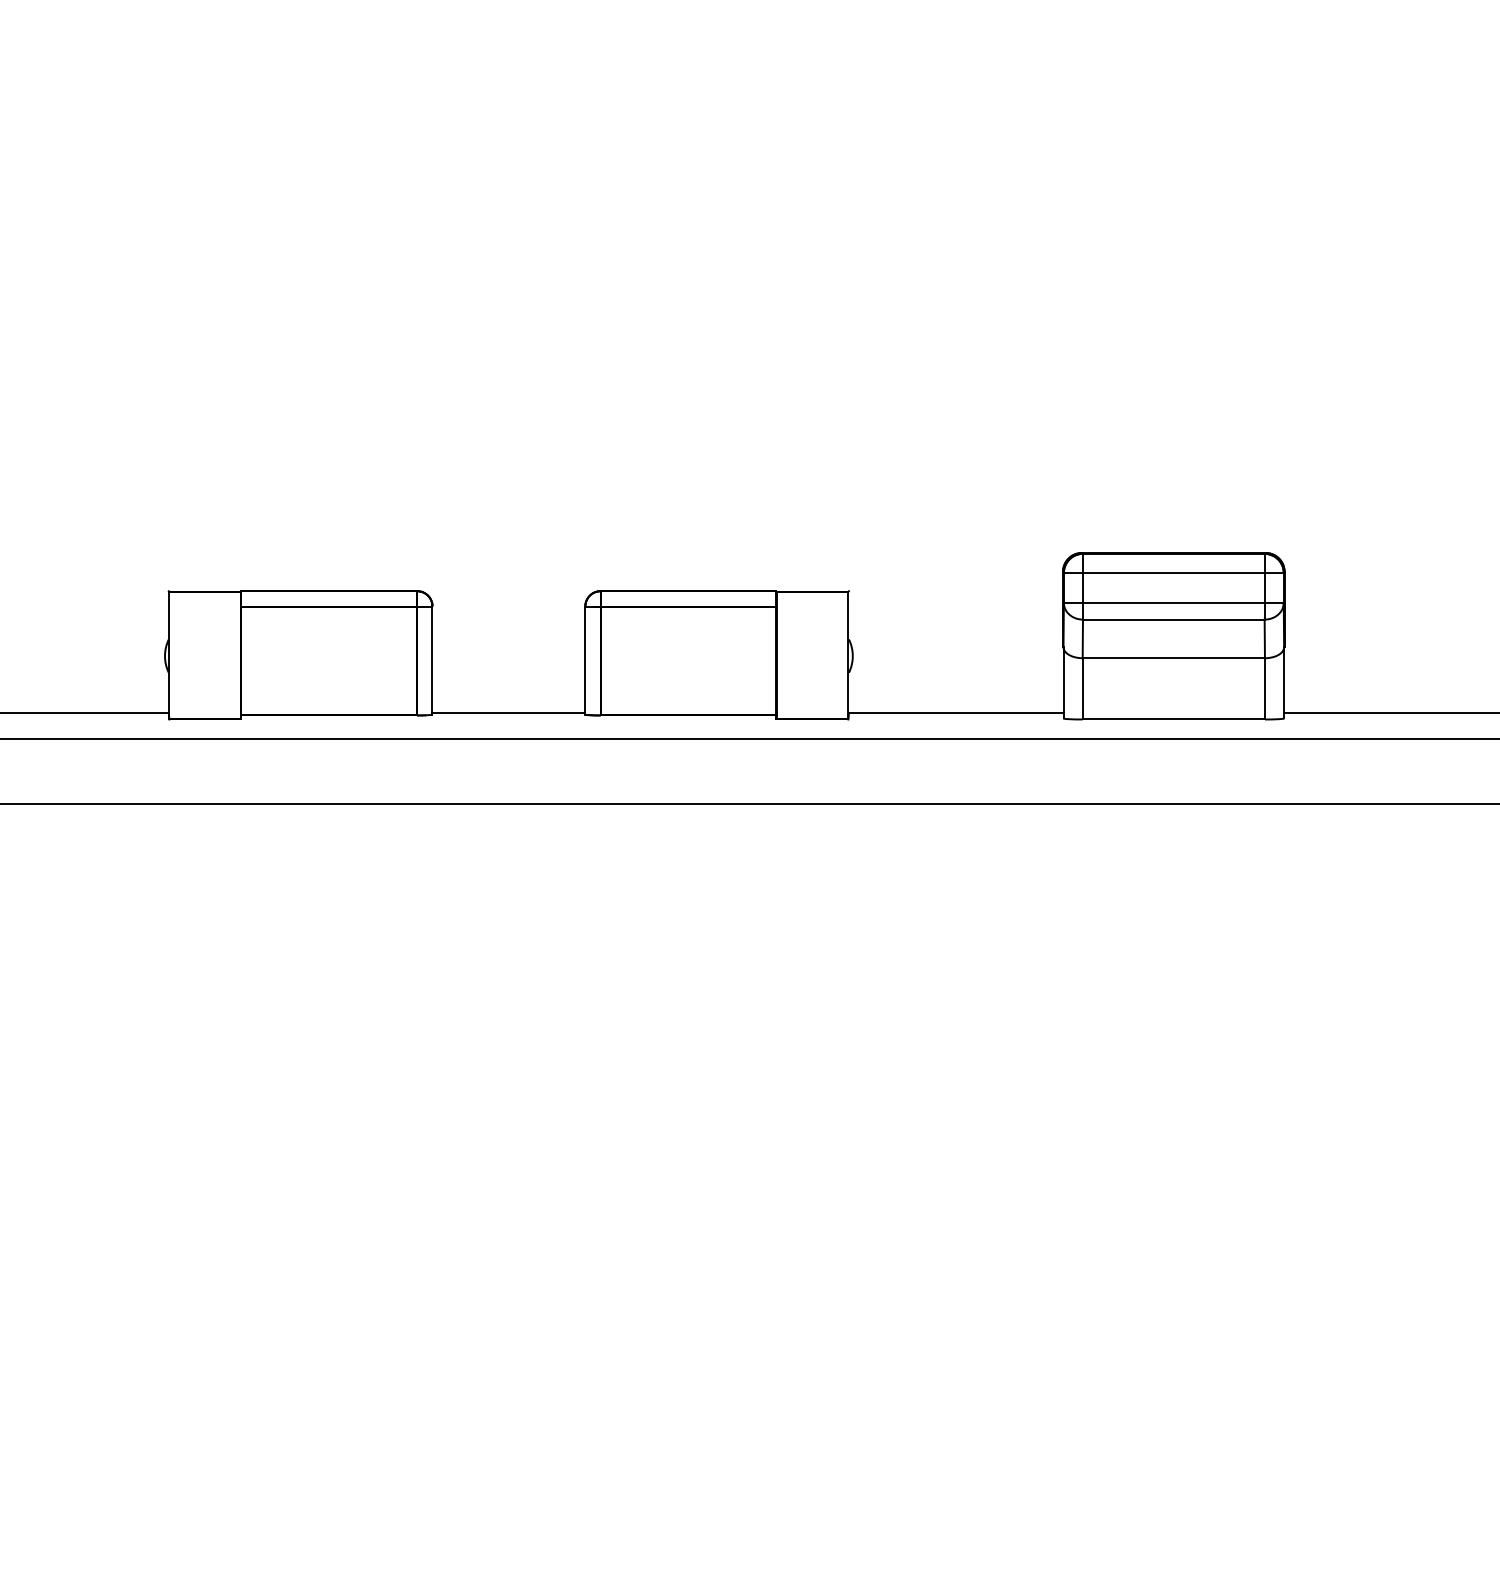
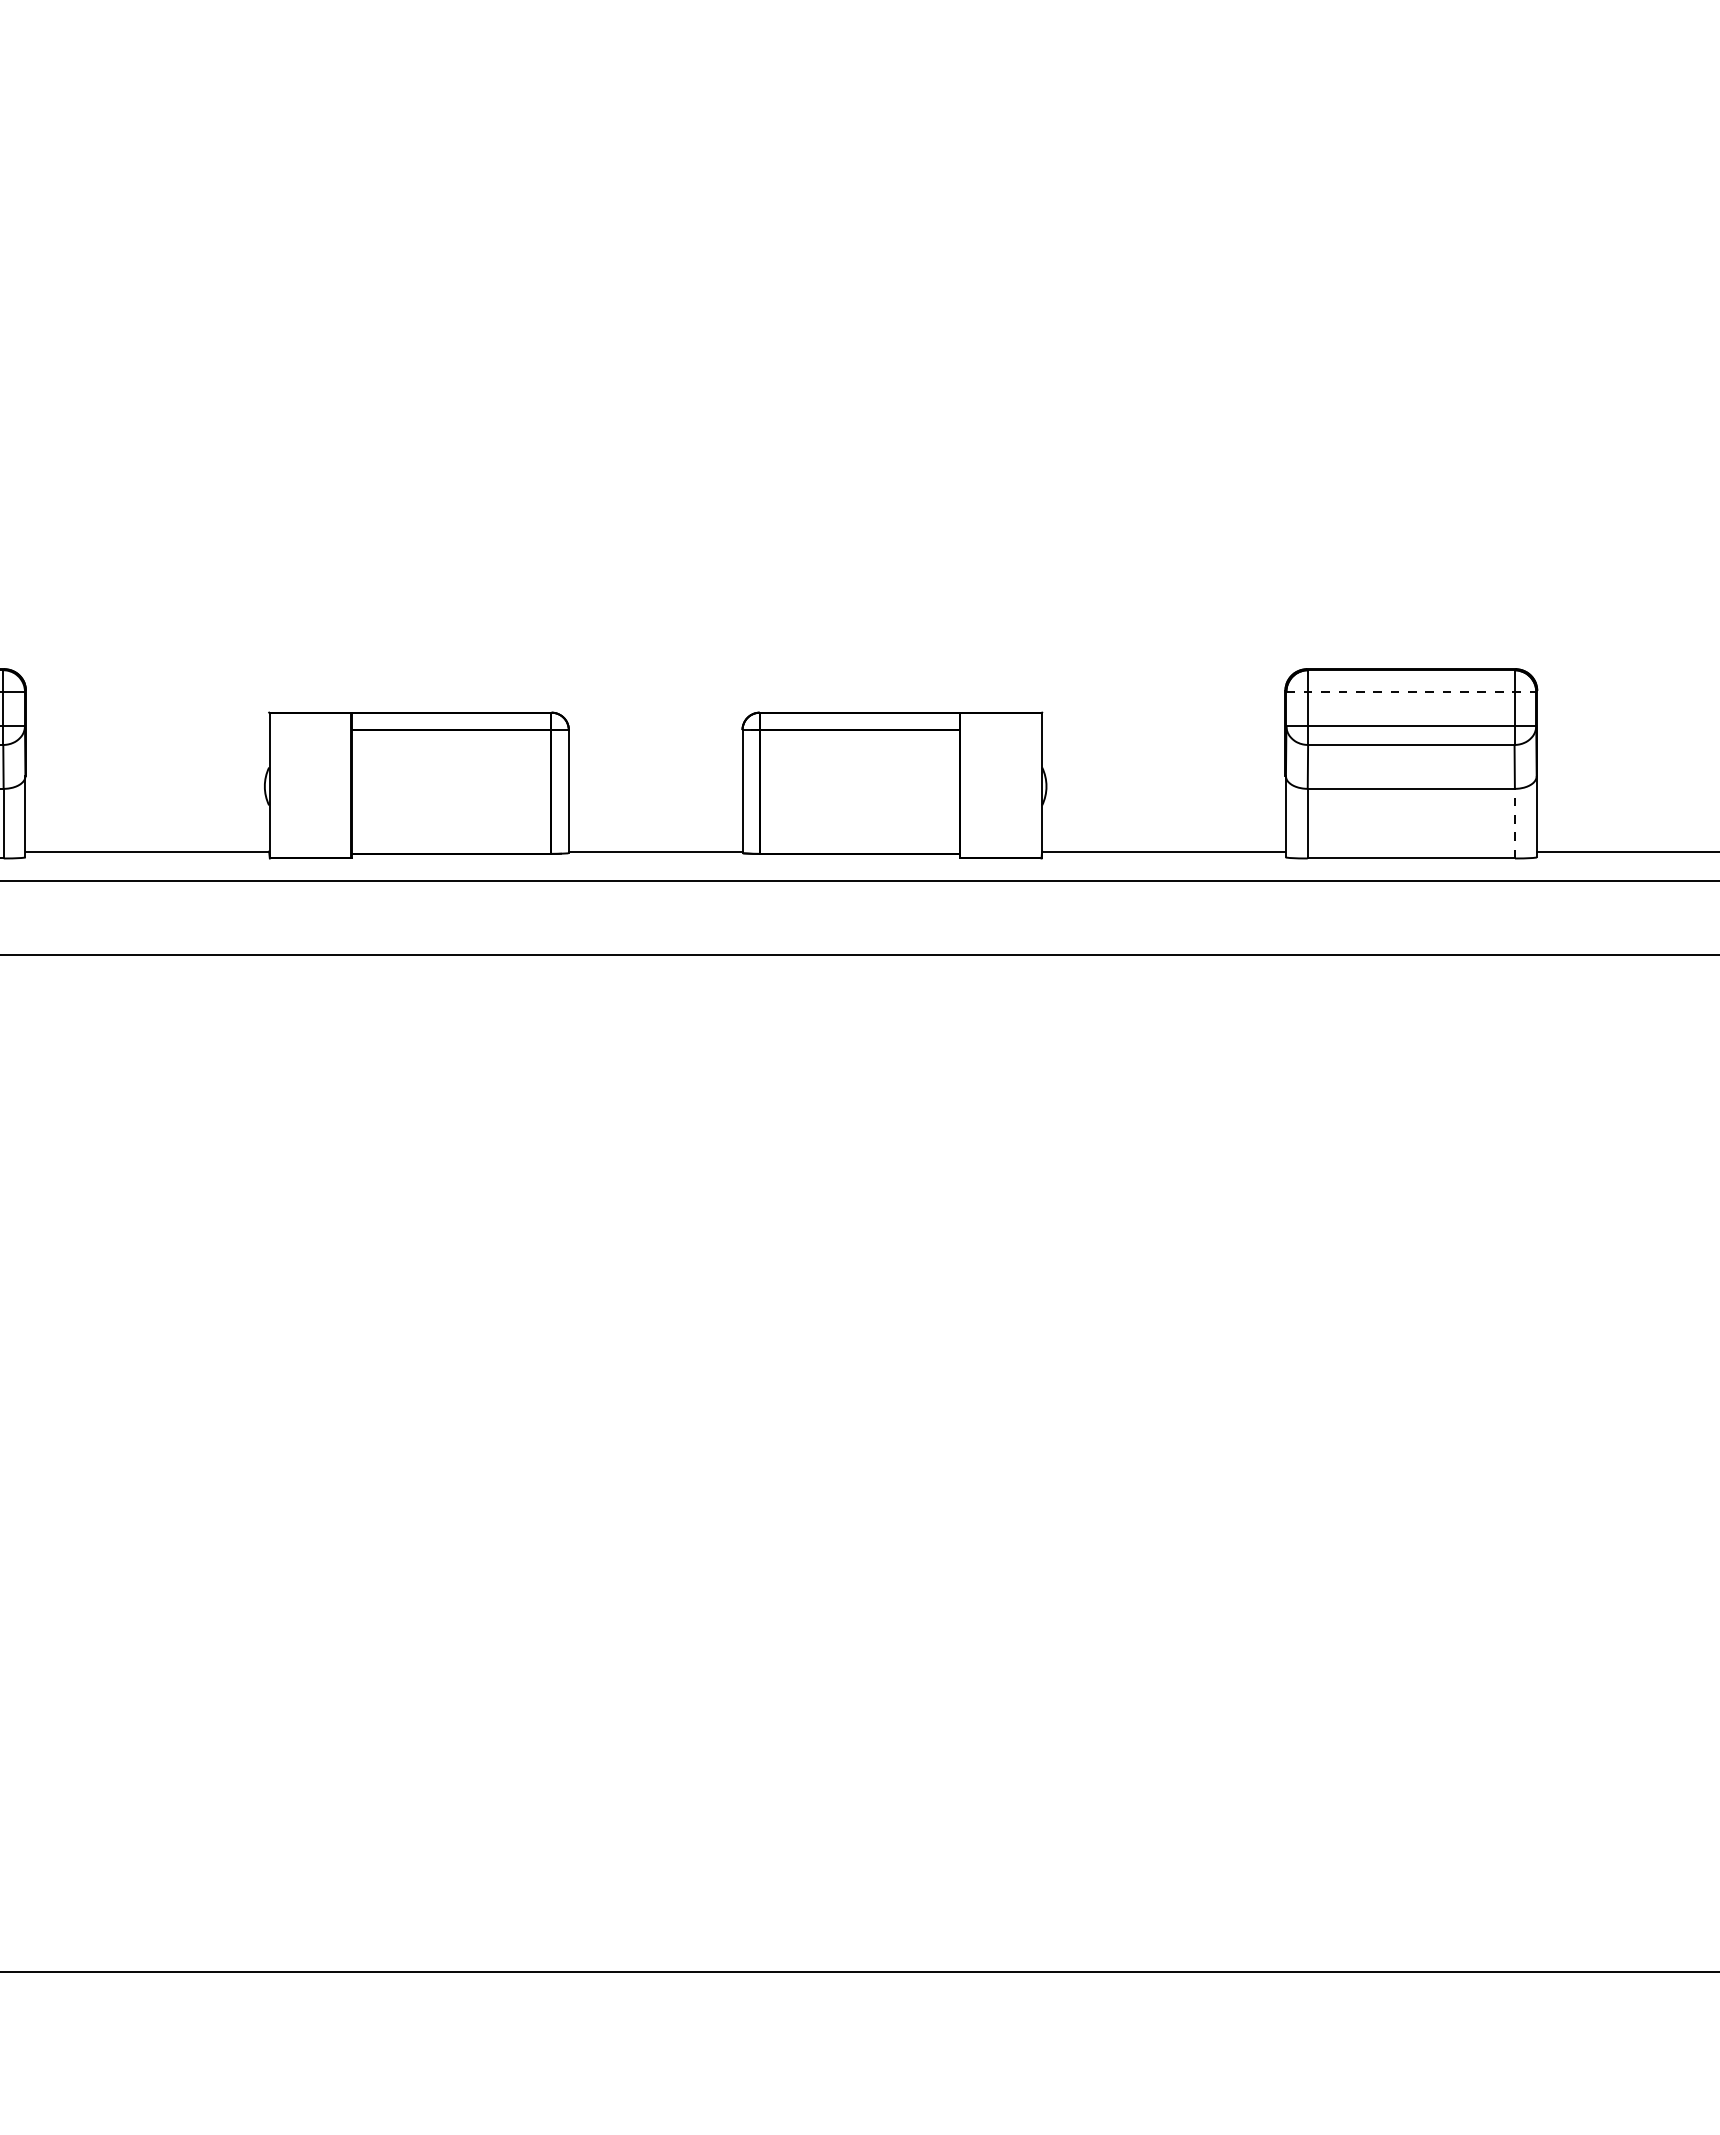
line: (1173, 572) -> (1411, 691), solid -> dashed
line: (1264, 688) -> (1514, 823), solid -> dashed

